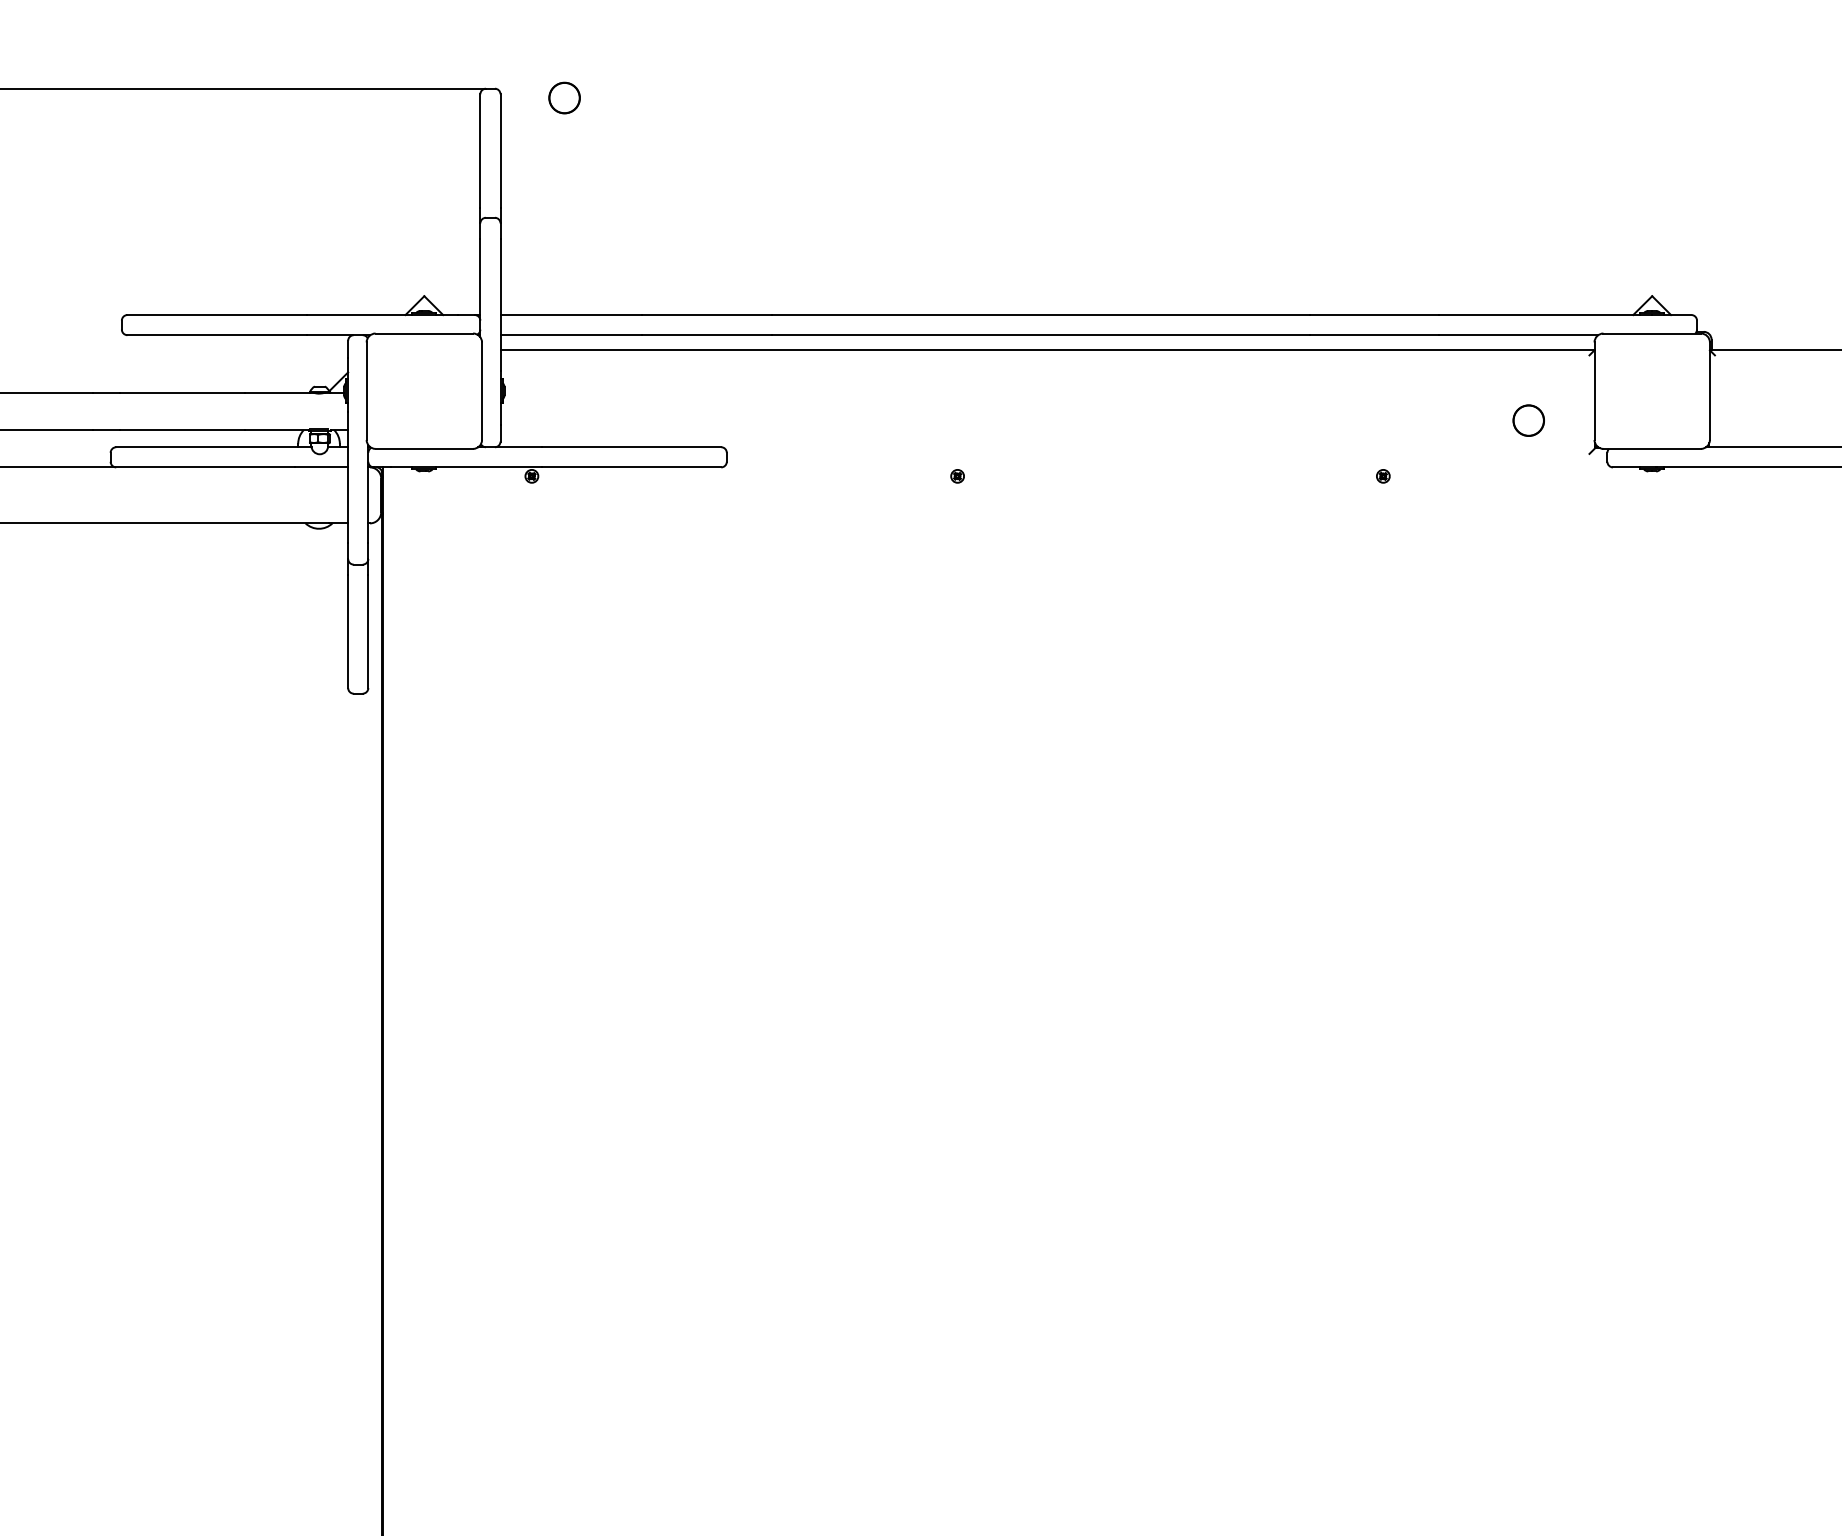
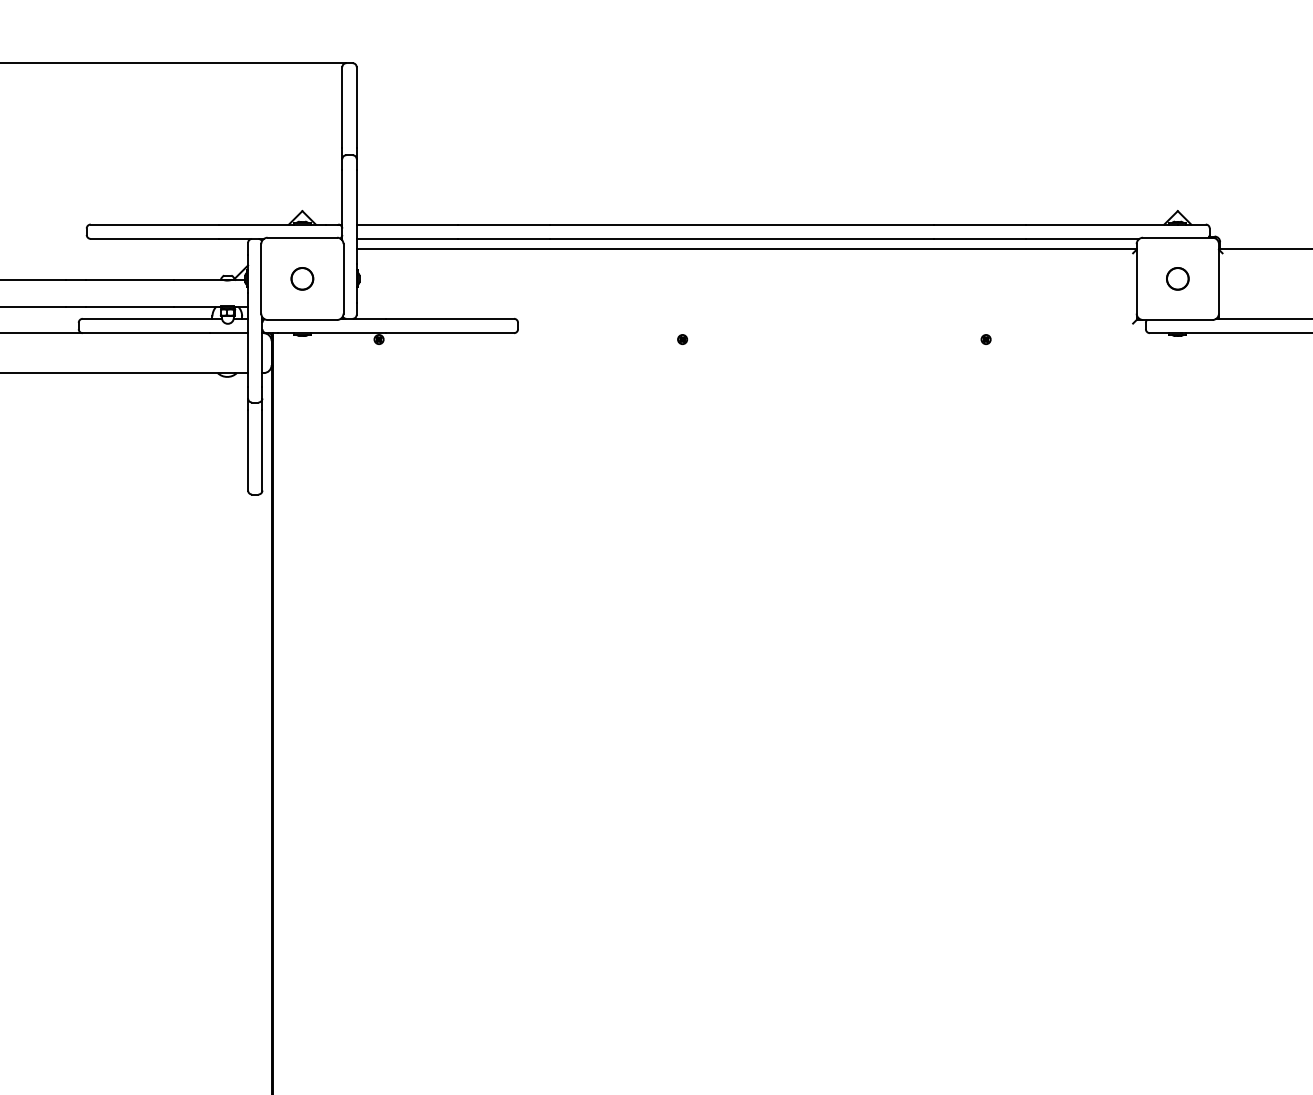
part: (564, 97) -> (302, 278), moved
circle: (1528, 420) -> (1177, 278), moved

